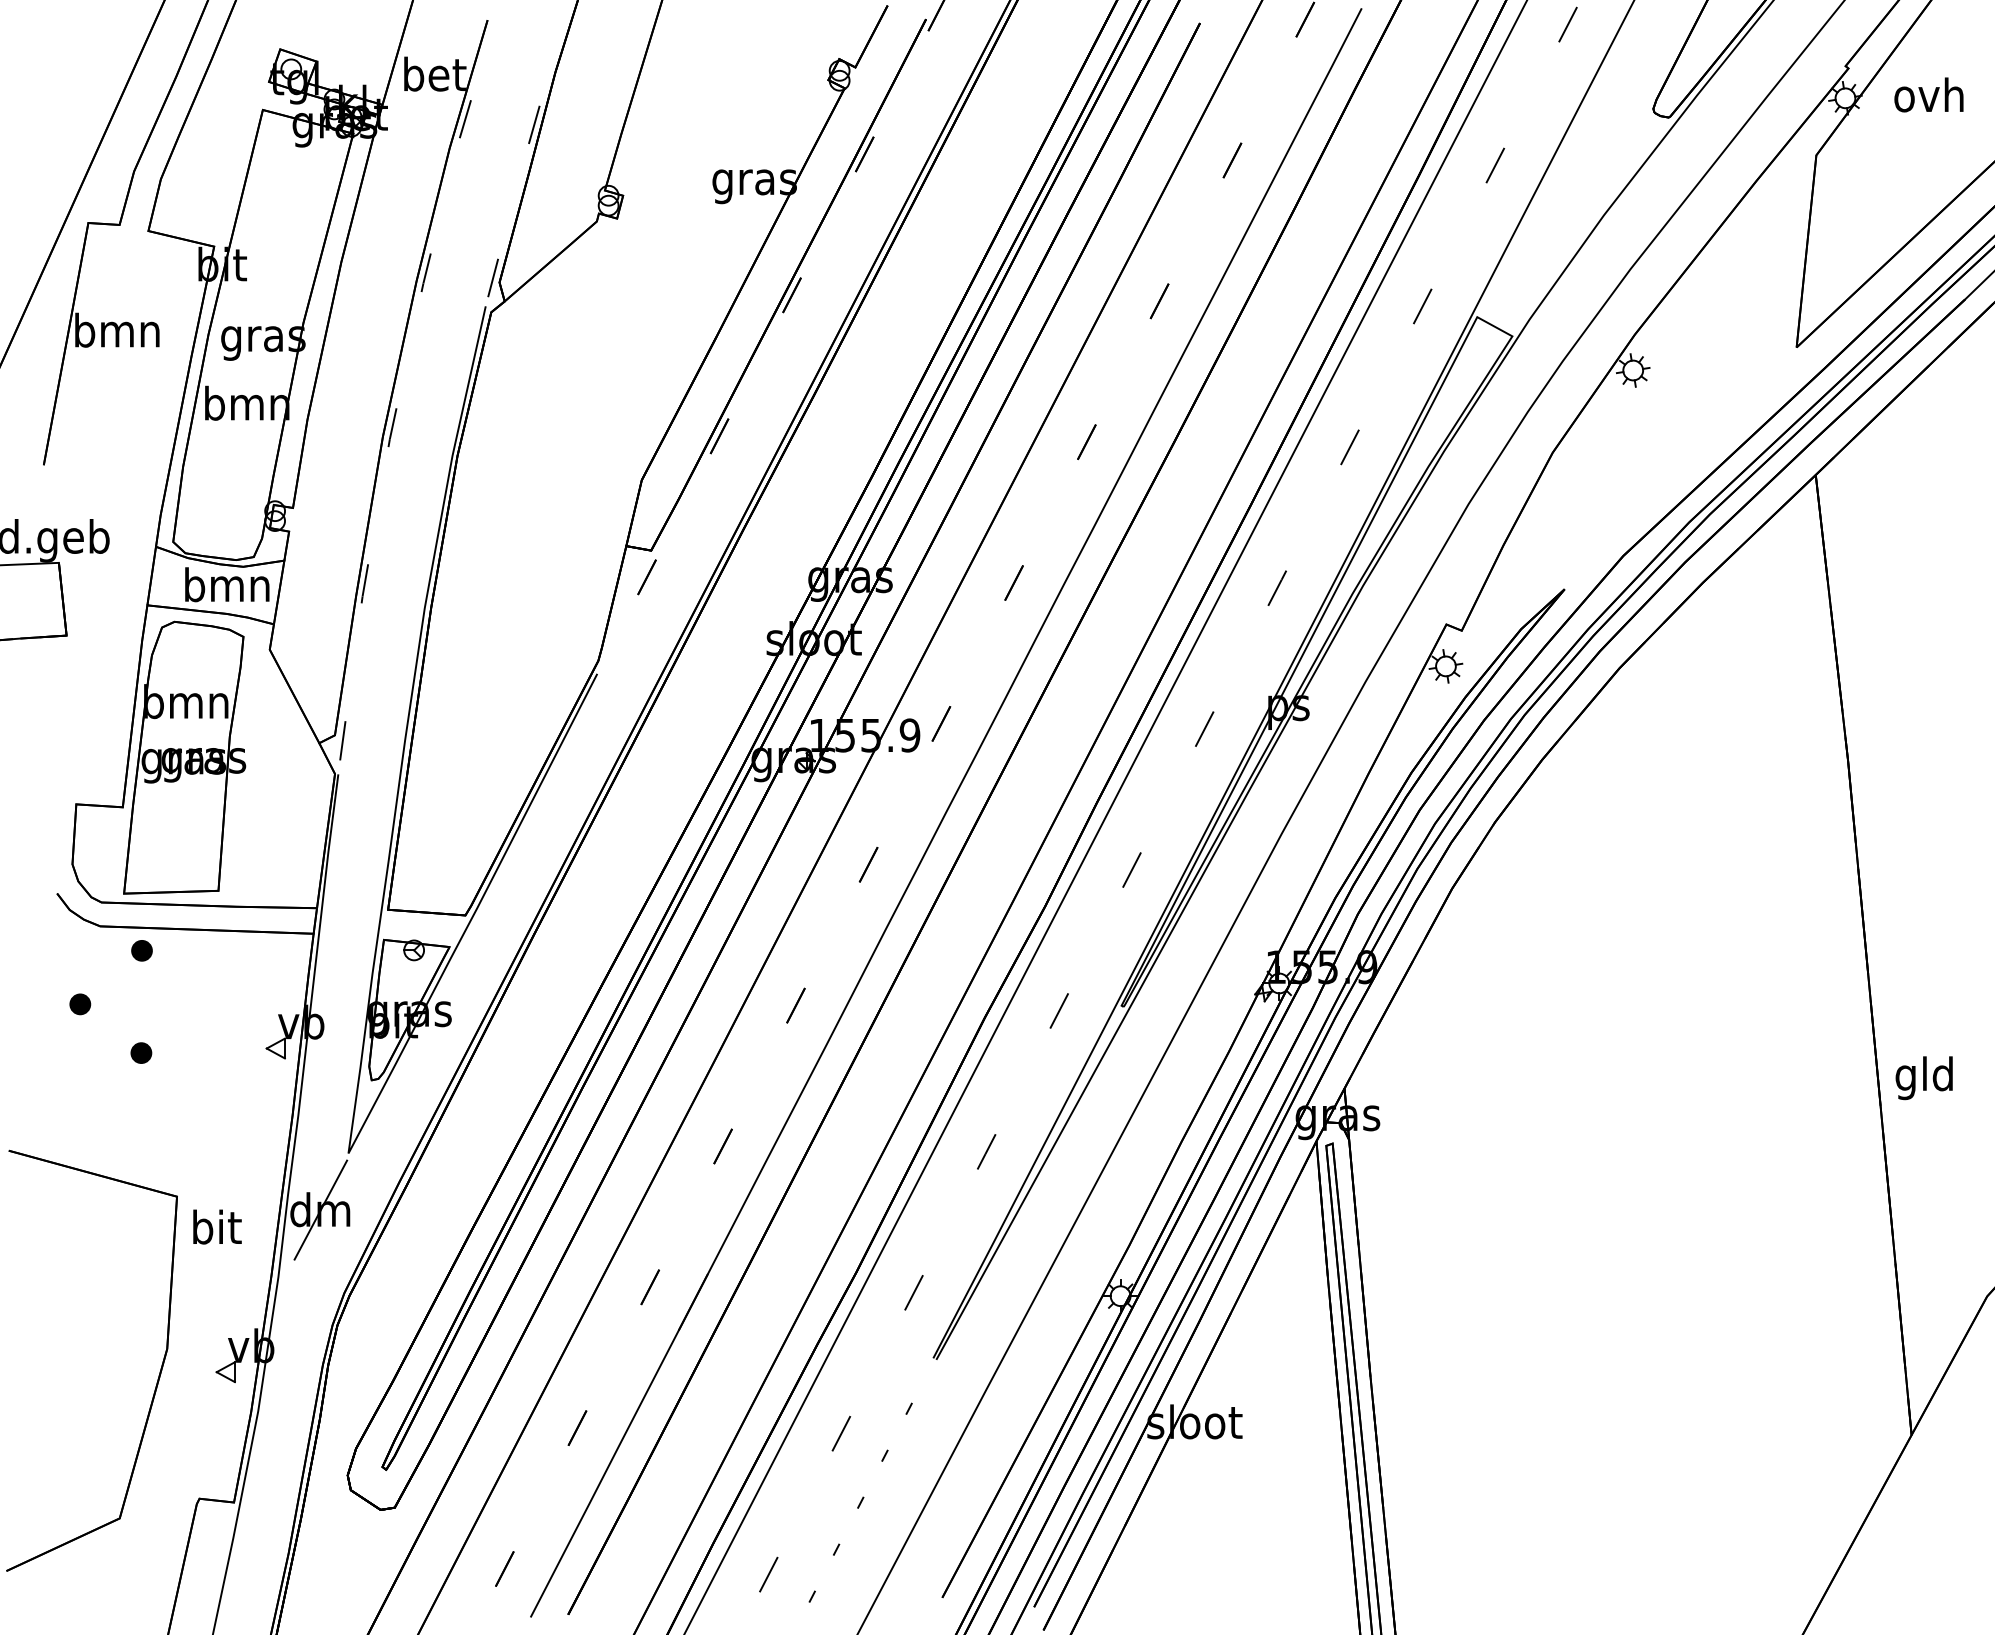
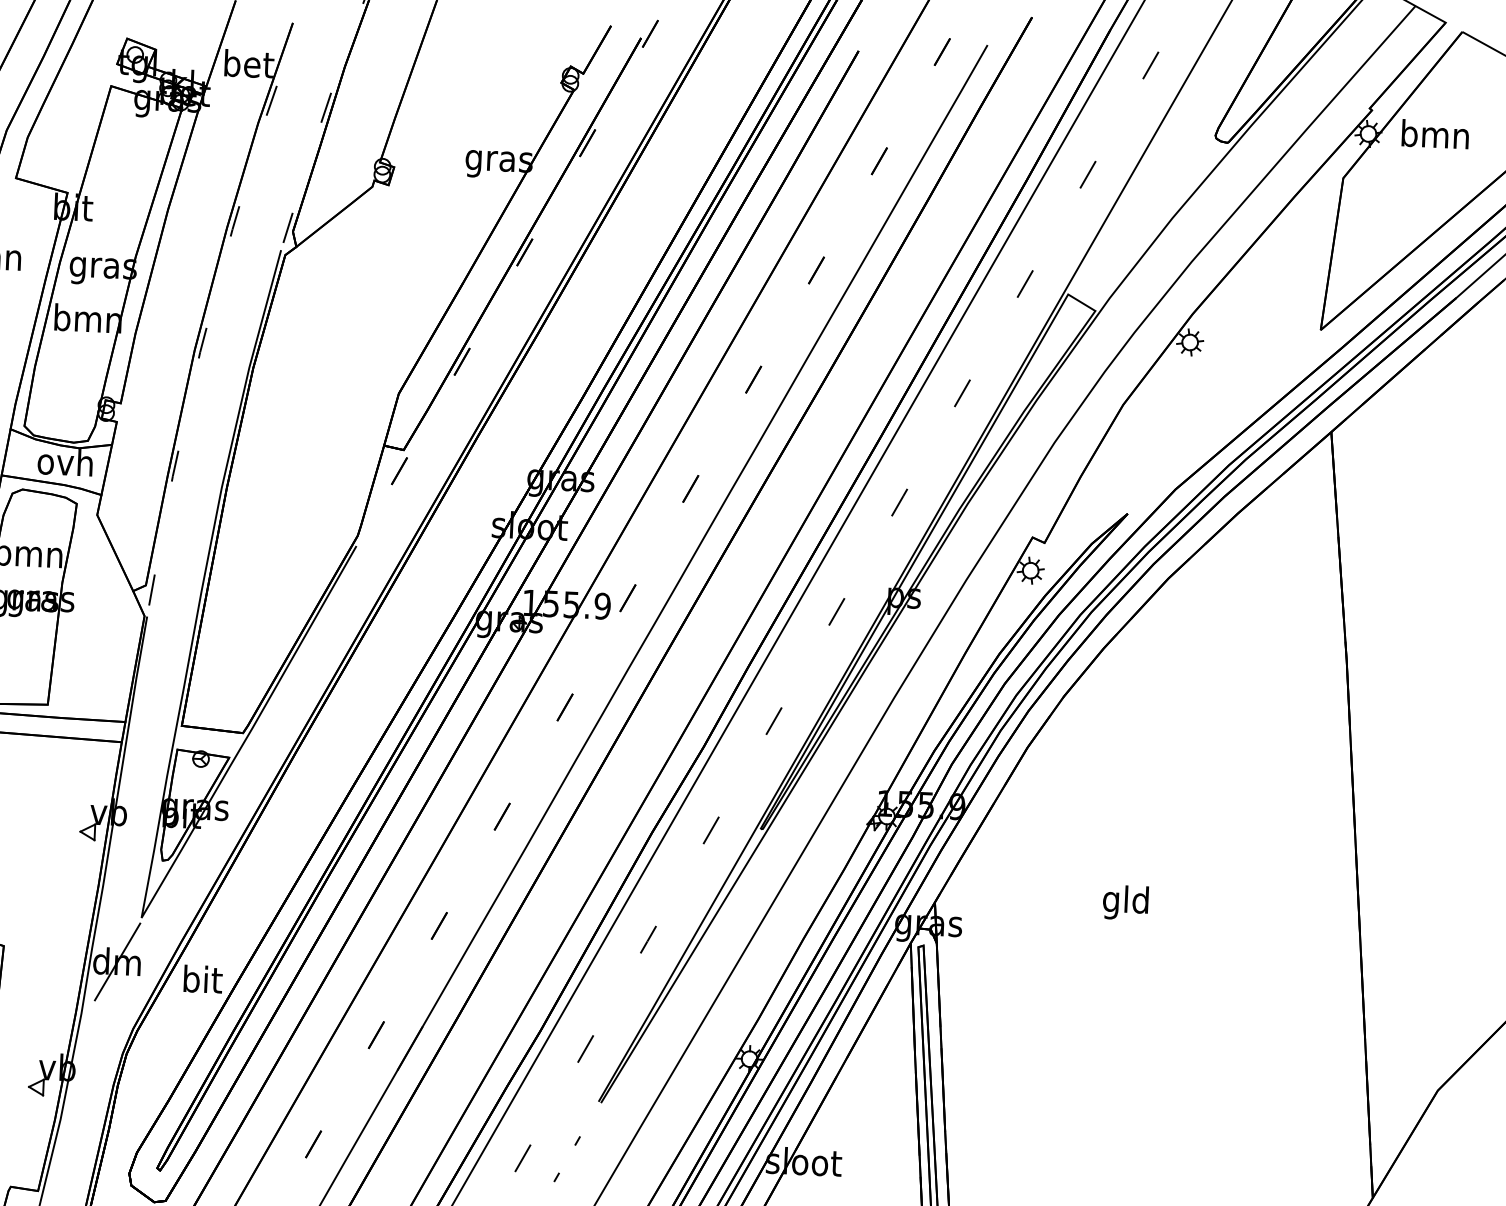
text: (1929, 94) -> (1435, 133), ovh -> bmn
text: (227, 584) -> (66, 461), bmn -> ovh
text: (1923, 1078) -> (1125, 902), moved
text: (217, 1226) -> (203, 978), moved

